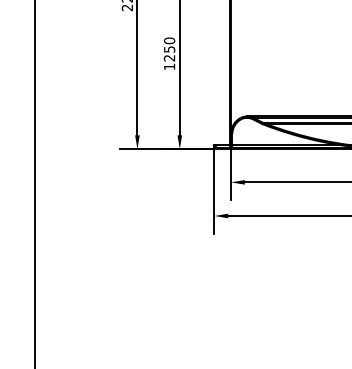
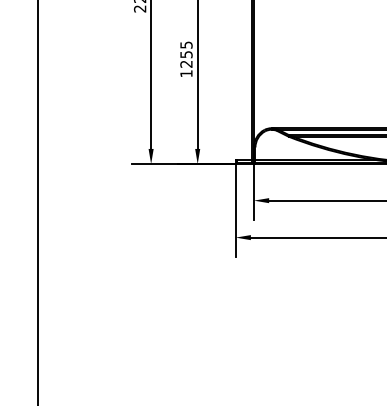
text: (169, 40) -> (186, 44), 1250 -> 1255

